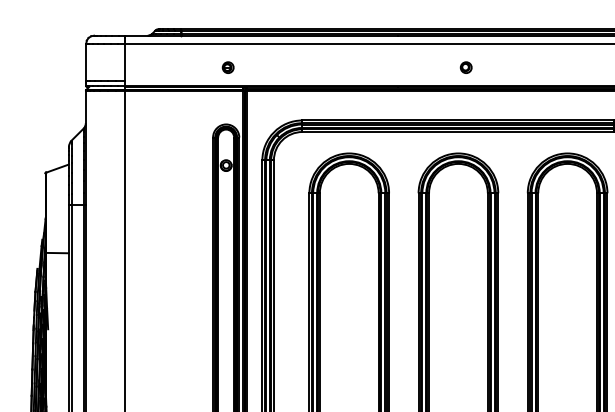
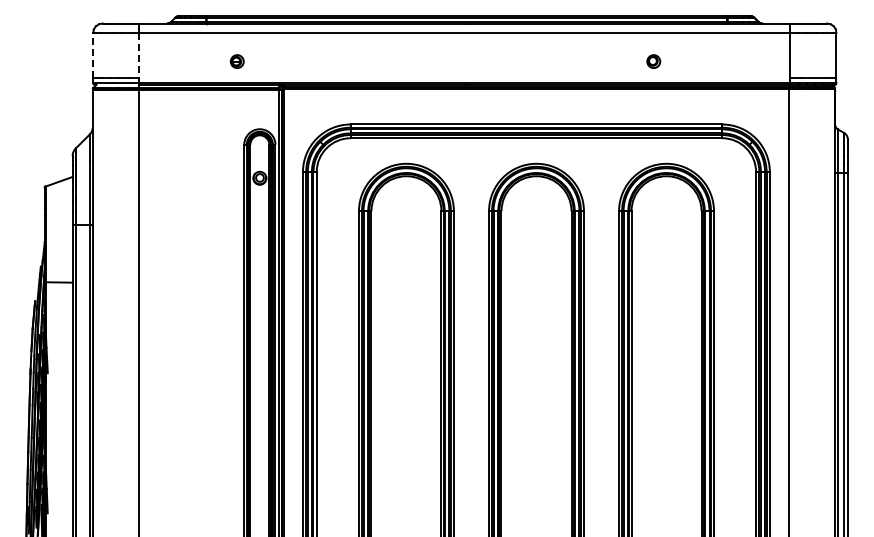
line: (86, 61) -> (93, 54), solid -> dashed
line: (125, 62) -> (139, 55), solid -> dashed
part: (227, 67) -> (236, 61), moved
part: (466, 67) -> (653, 61), moved

